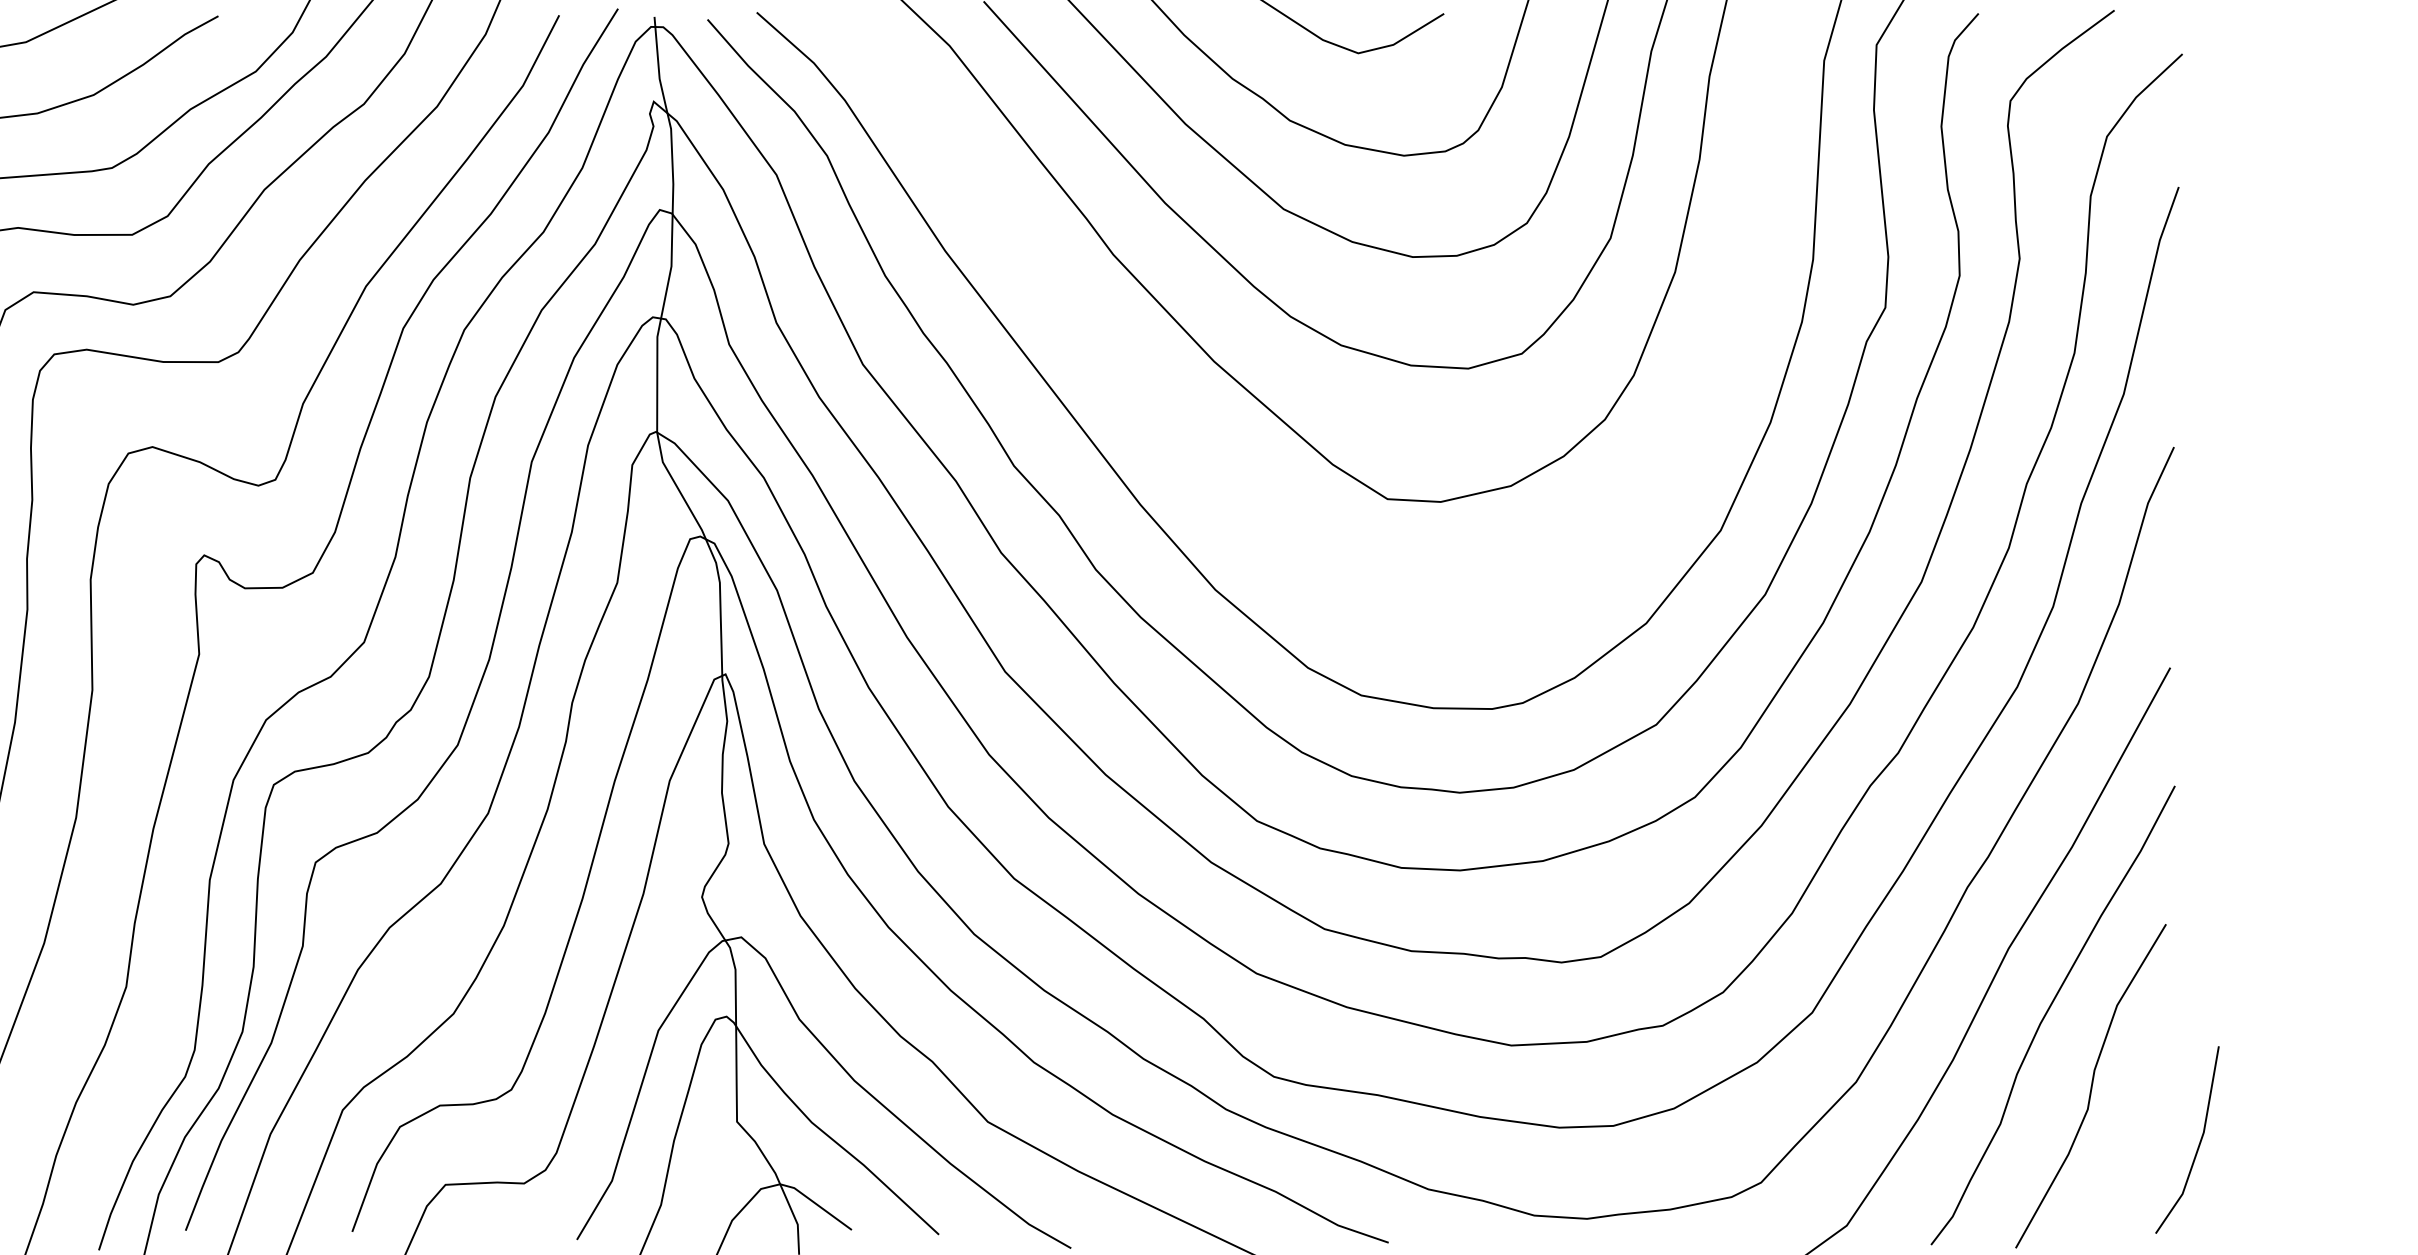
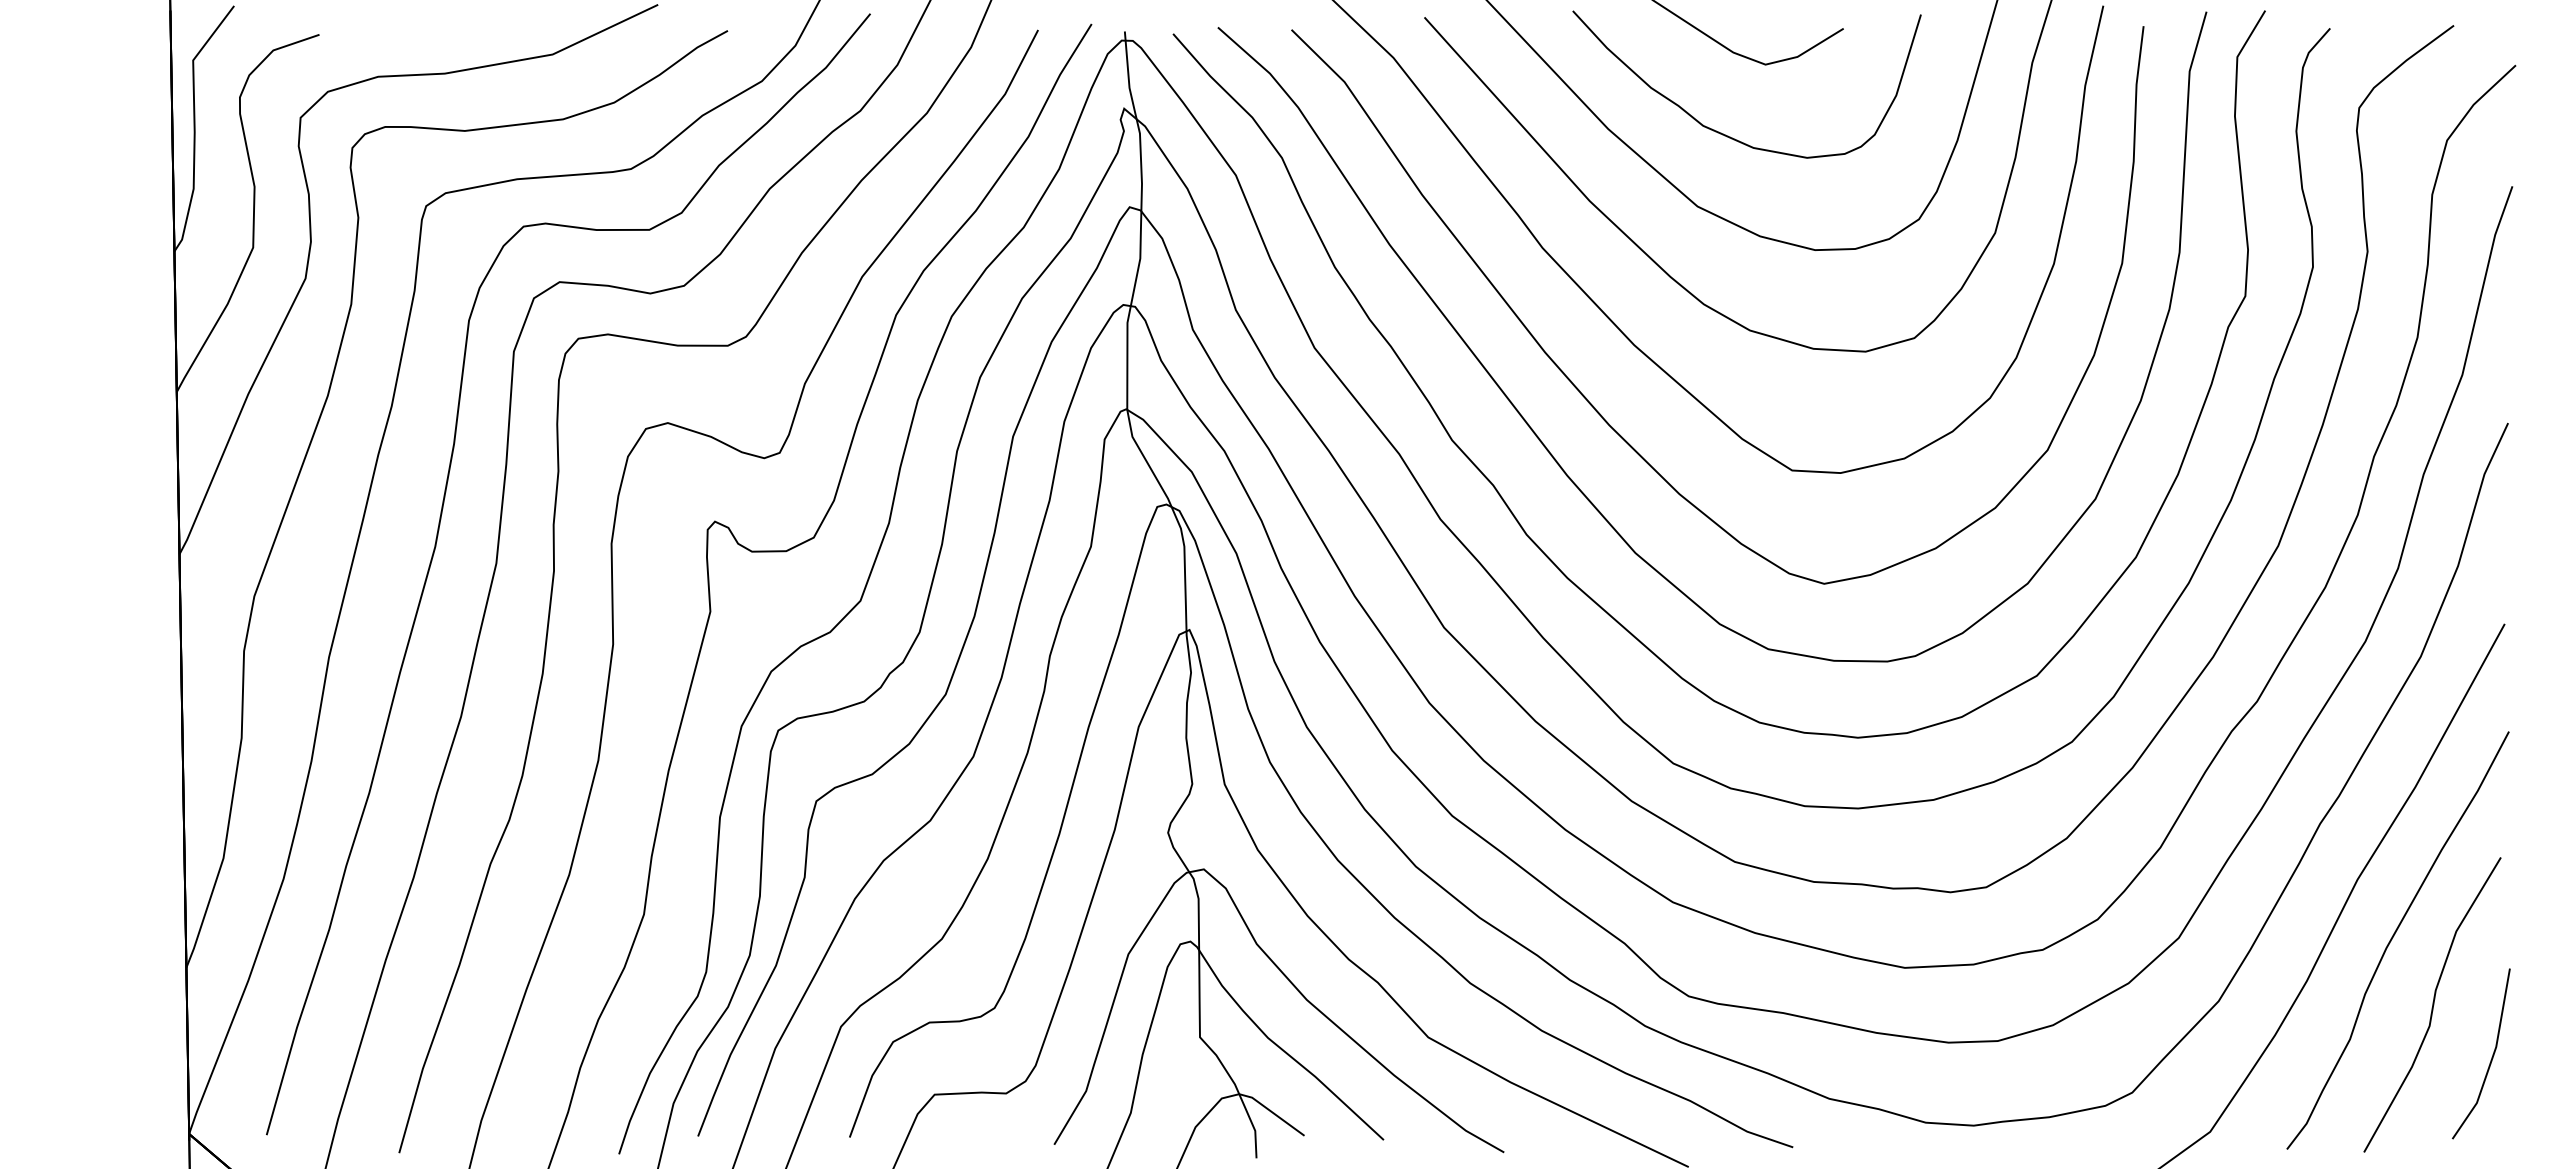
curve: (1170, 428) -> (1594, 406), added
line: (2198, 1143) -> (2491, 1057), moved

